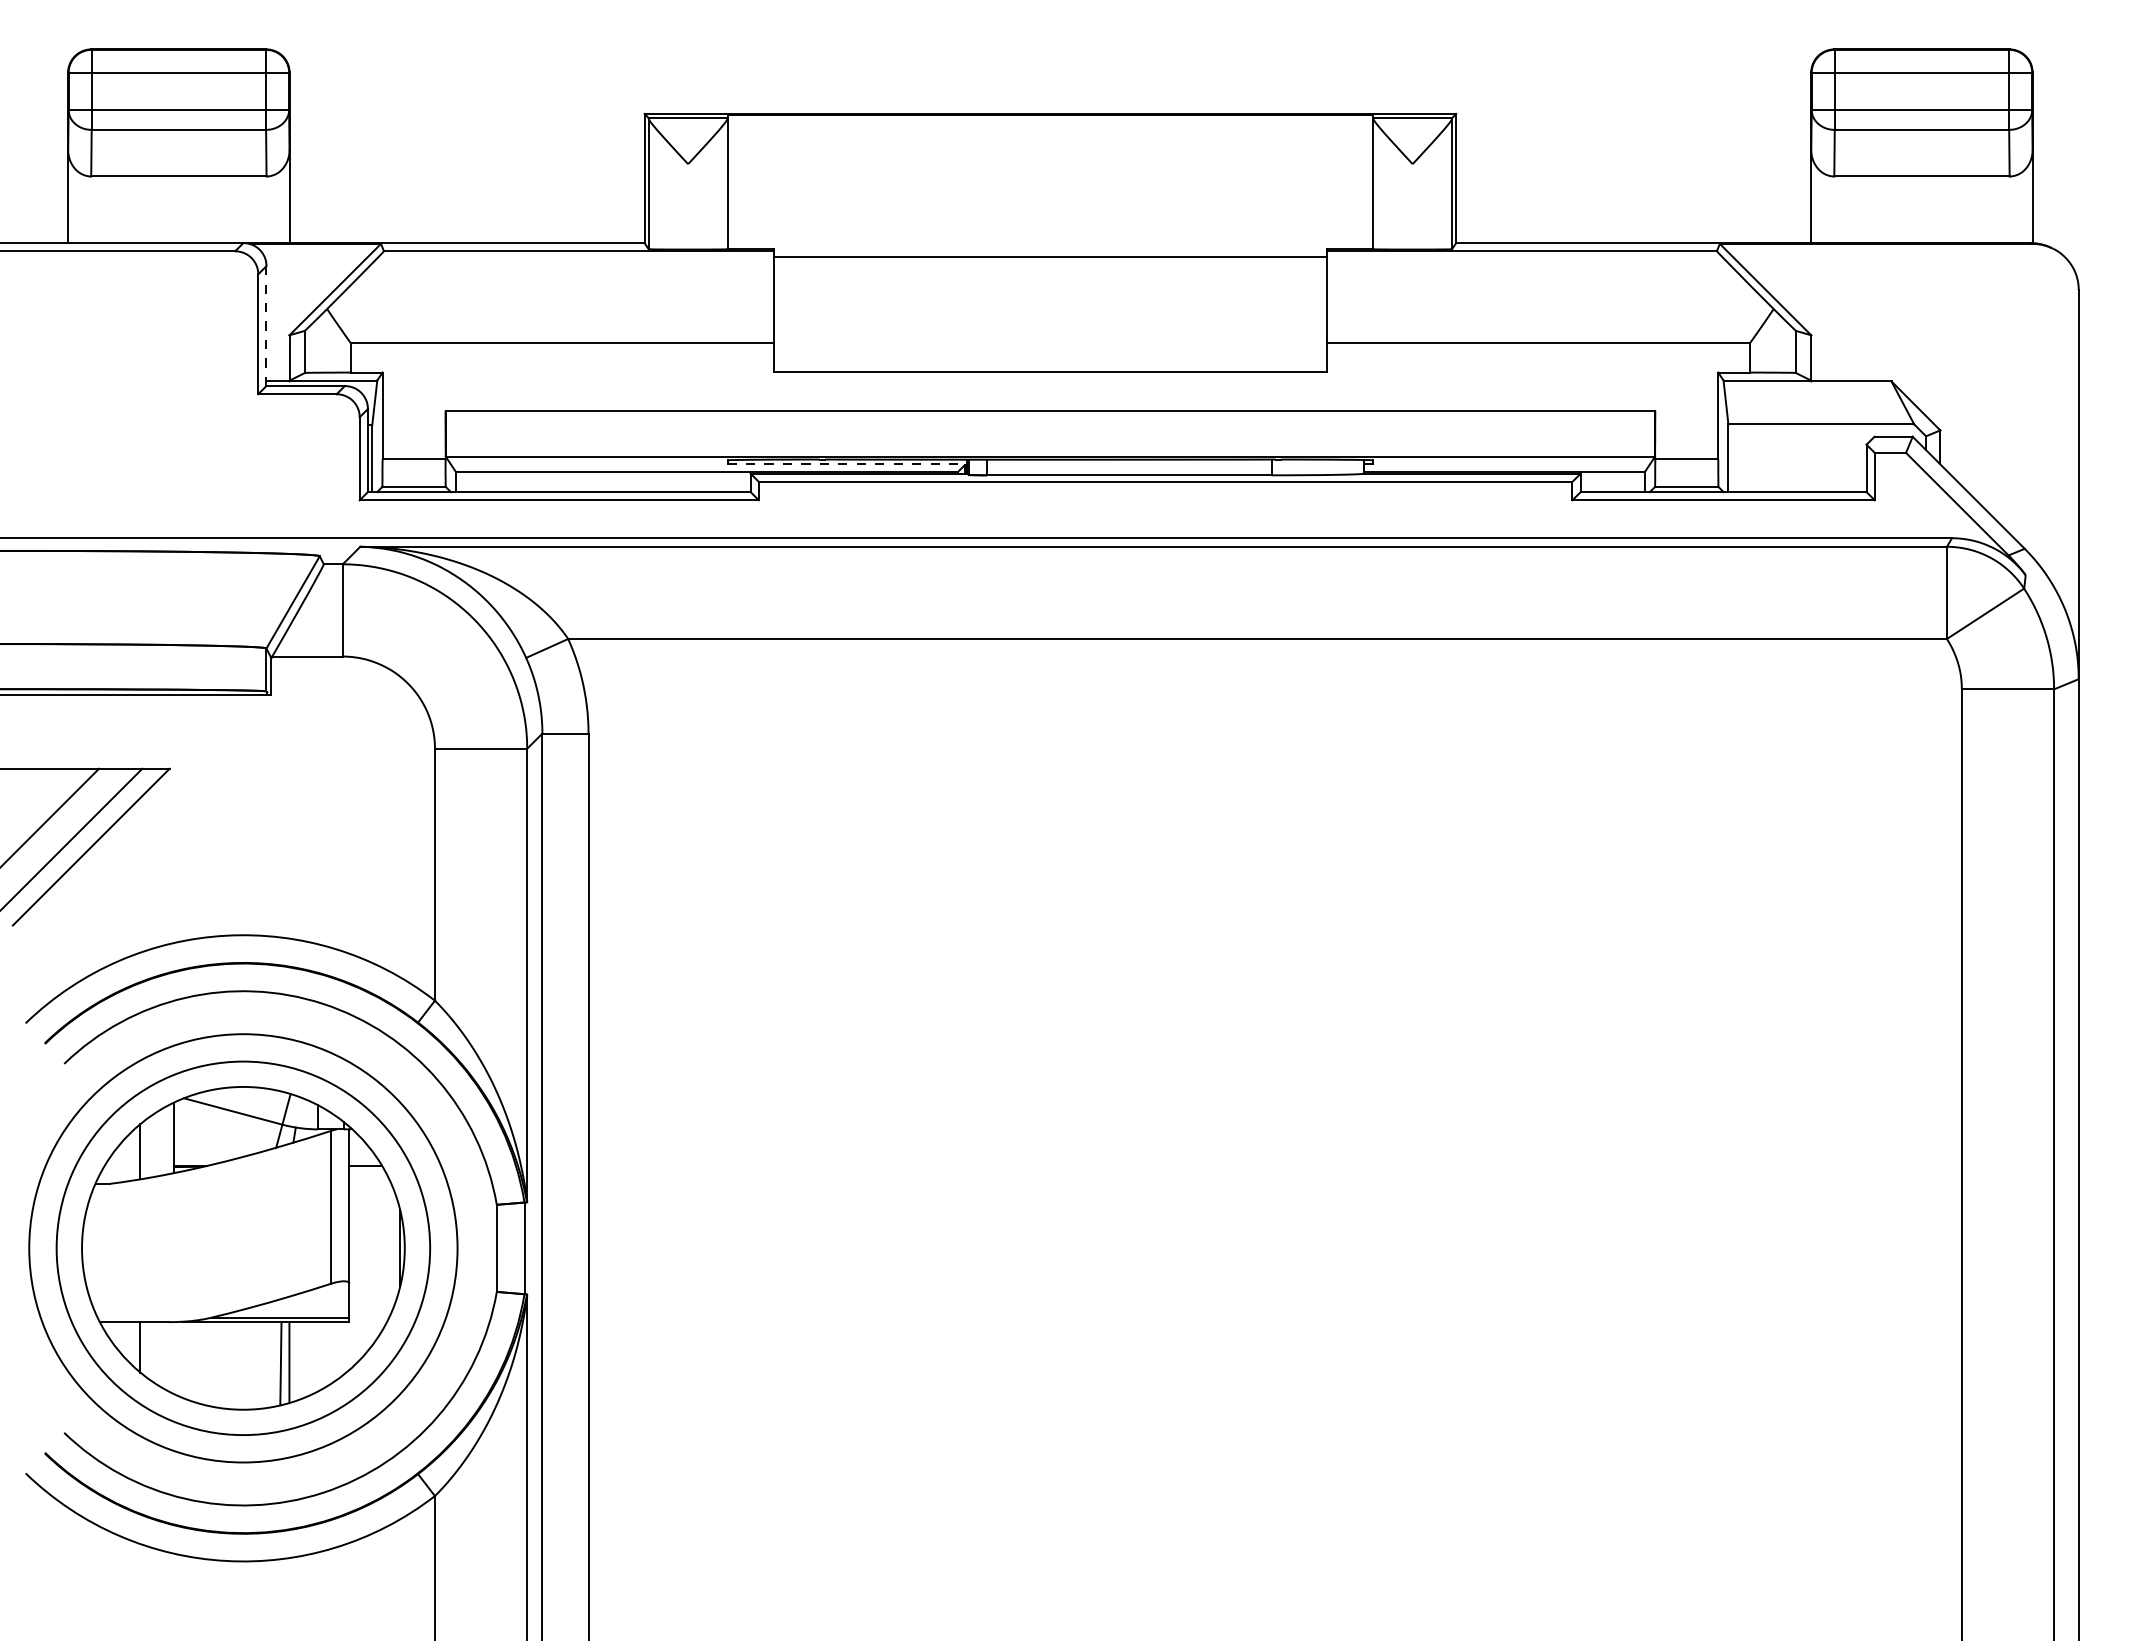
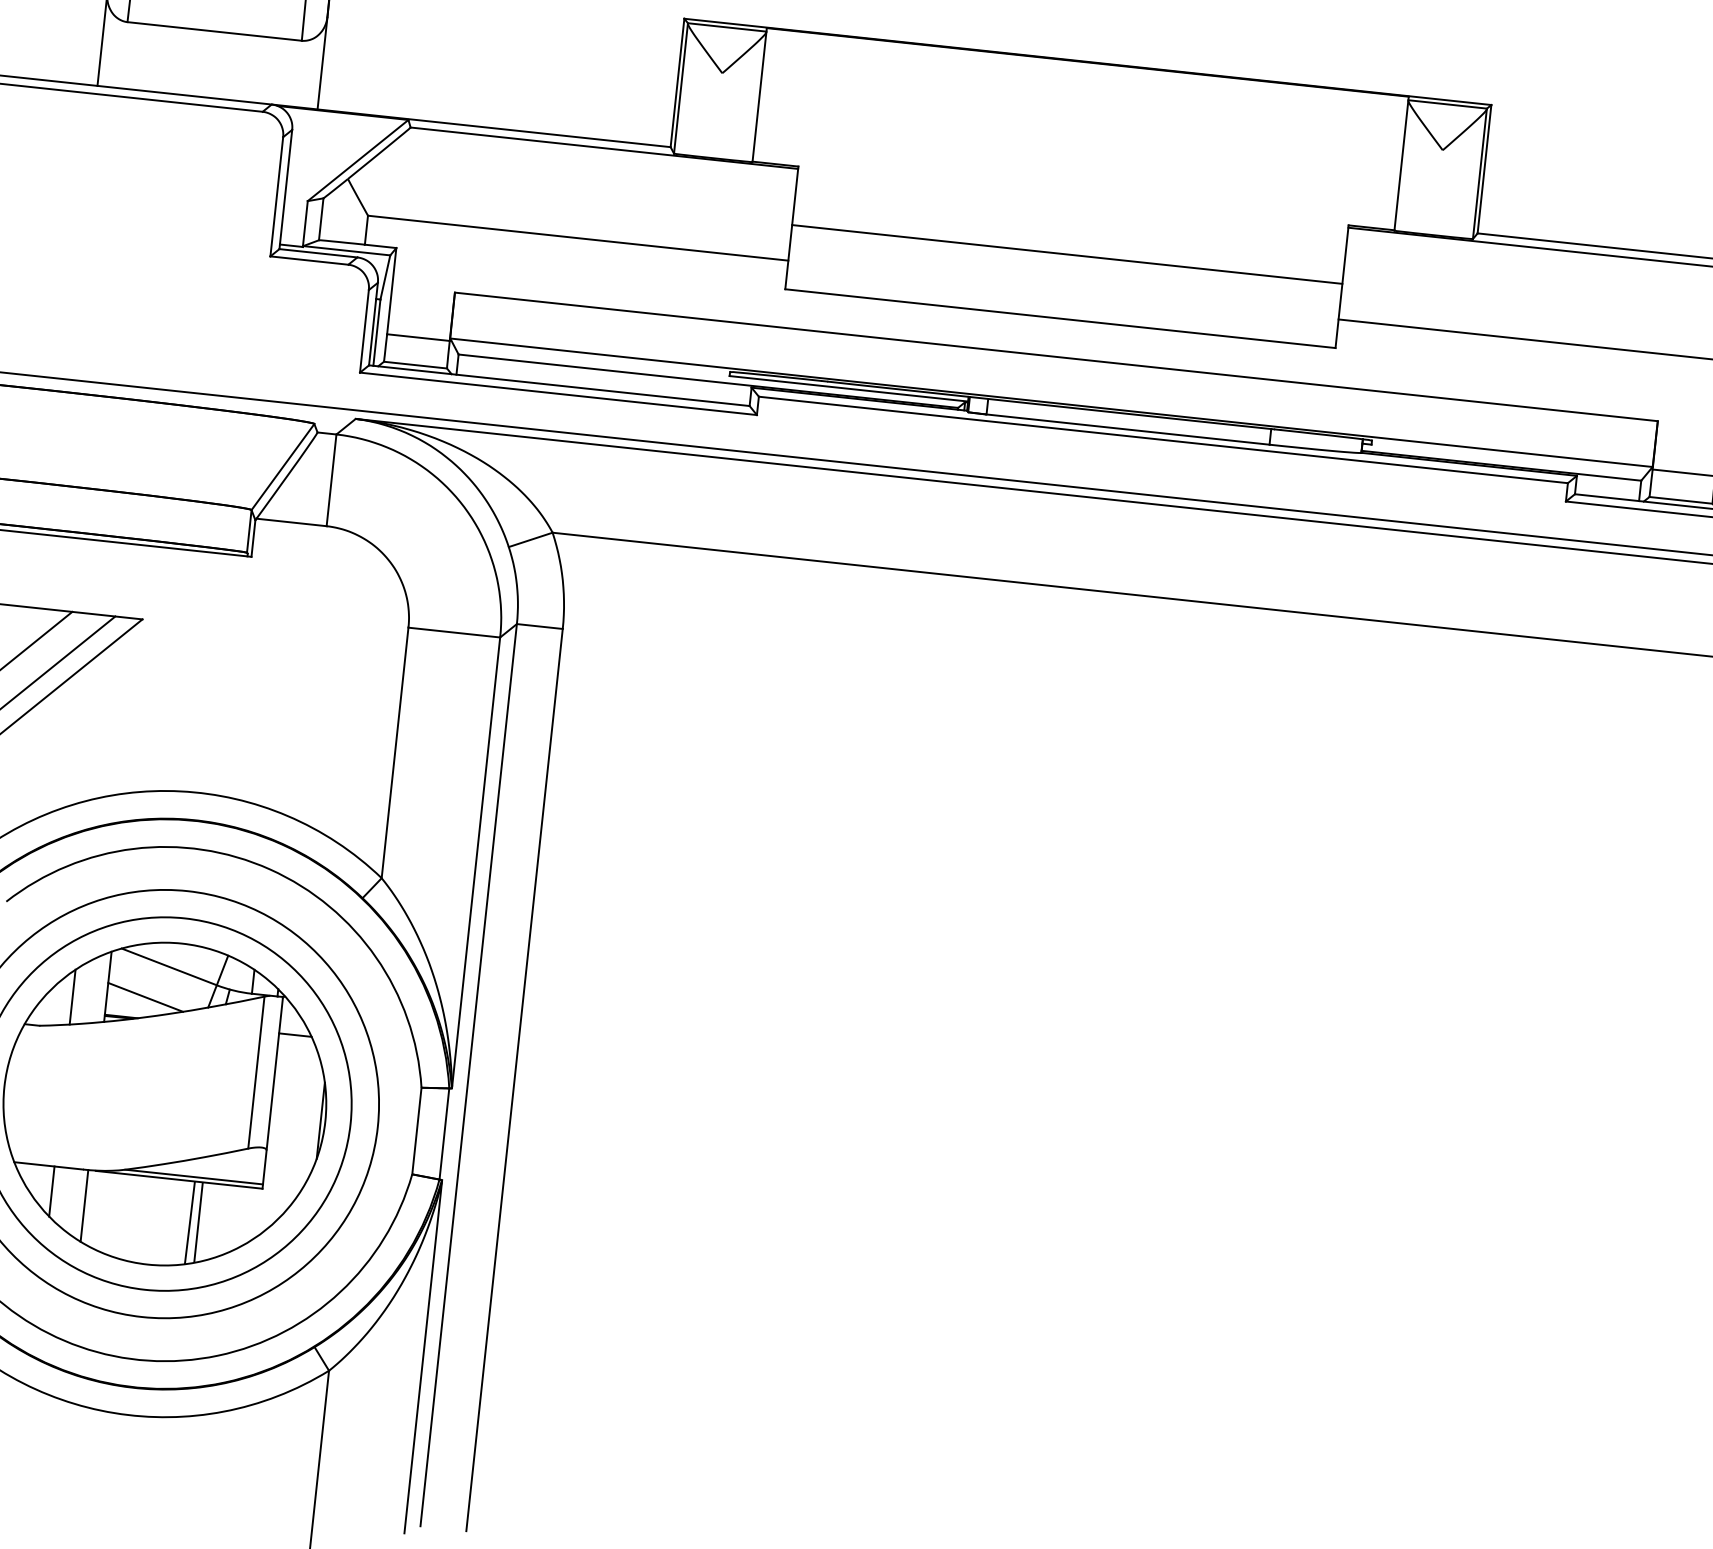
line: (1050, 256) -> (1067, 254), moved
line: (266, 326) -> (285, 189), dashed -> solid
line: (847, 464) -> (848, 388), dashed -> solid
line: (212, 1143) -> (145, 996), added
line: (174, 1358) -> (84, 1206), added

